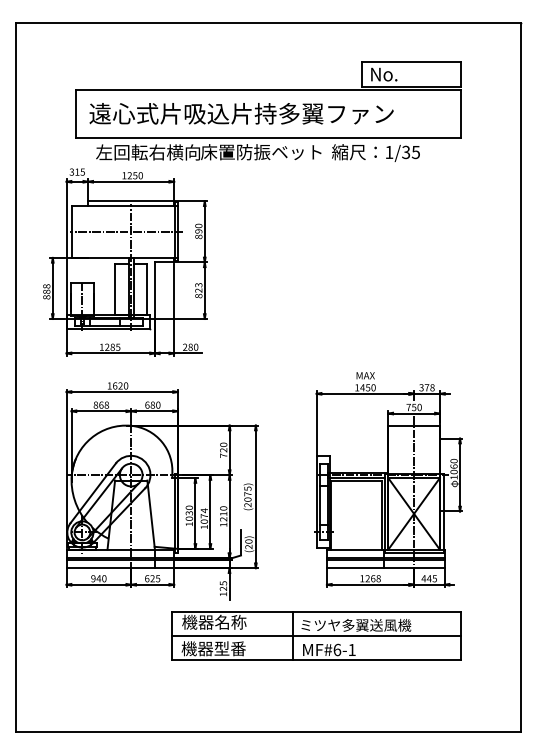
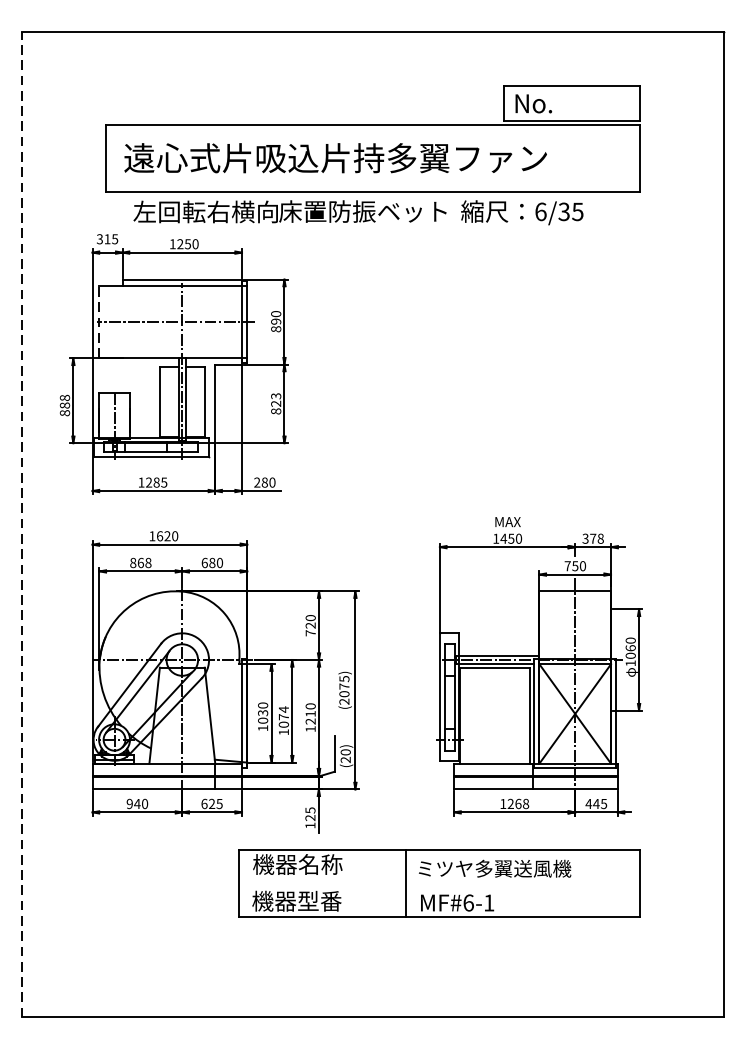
text: (389, 152) -> (541, 211), 1/35 -> 6/35
line: (71, 231) -> (99, 321), solid -> dashed
line: (15, 377) -> (21, 524), solid -> dashed
line: (316, 636) -> (439, 884), removed

